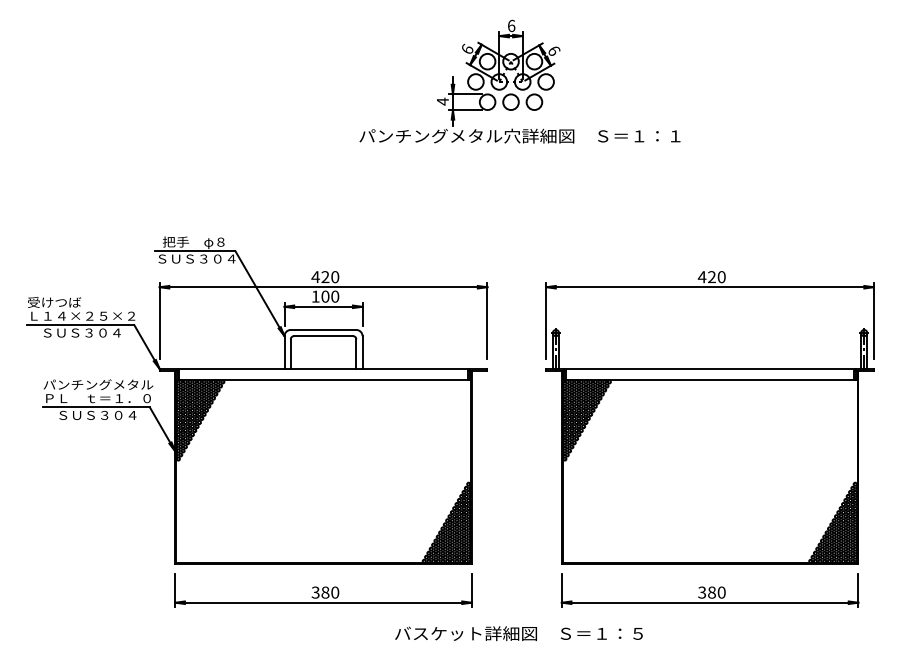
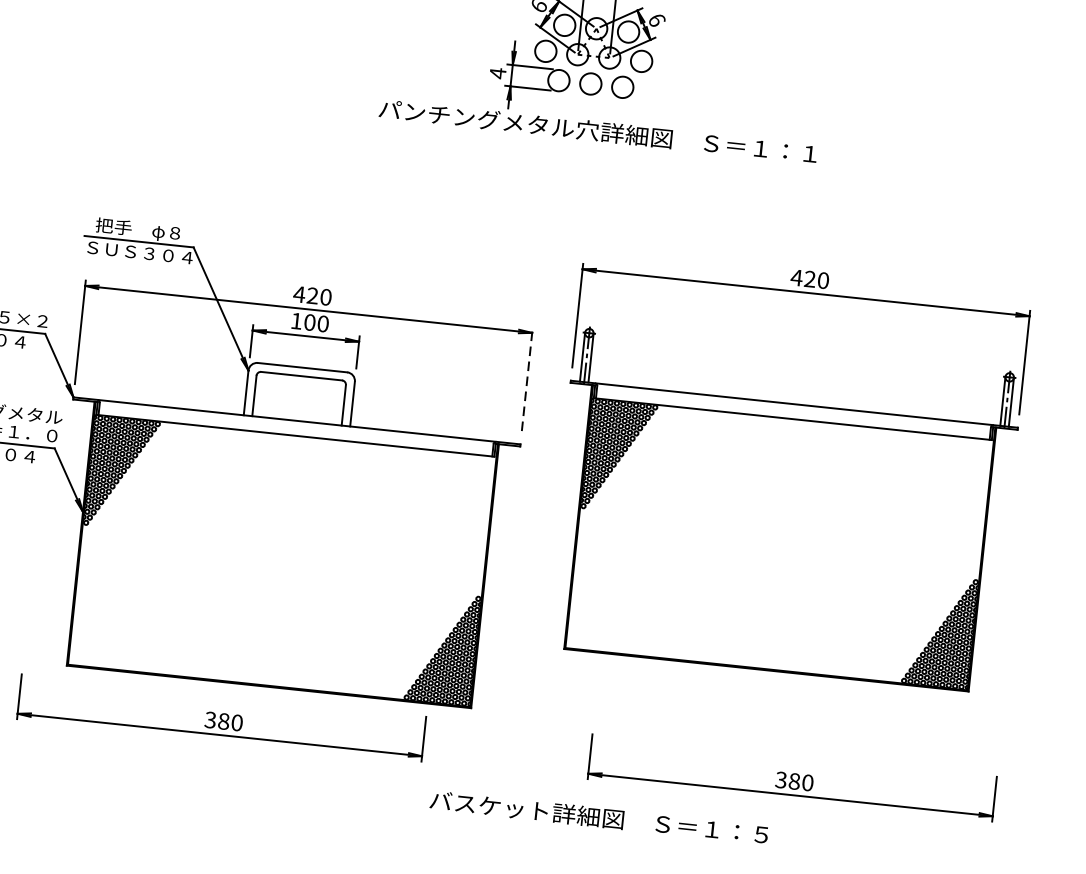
line: (487, 321) -> (527, 379), solid -> dashed
part: (709, 417) -> (786, 470), moved
part: (323, 590) -> (221, 718), moved
text: (518, 633) -> (598, 817), moved

